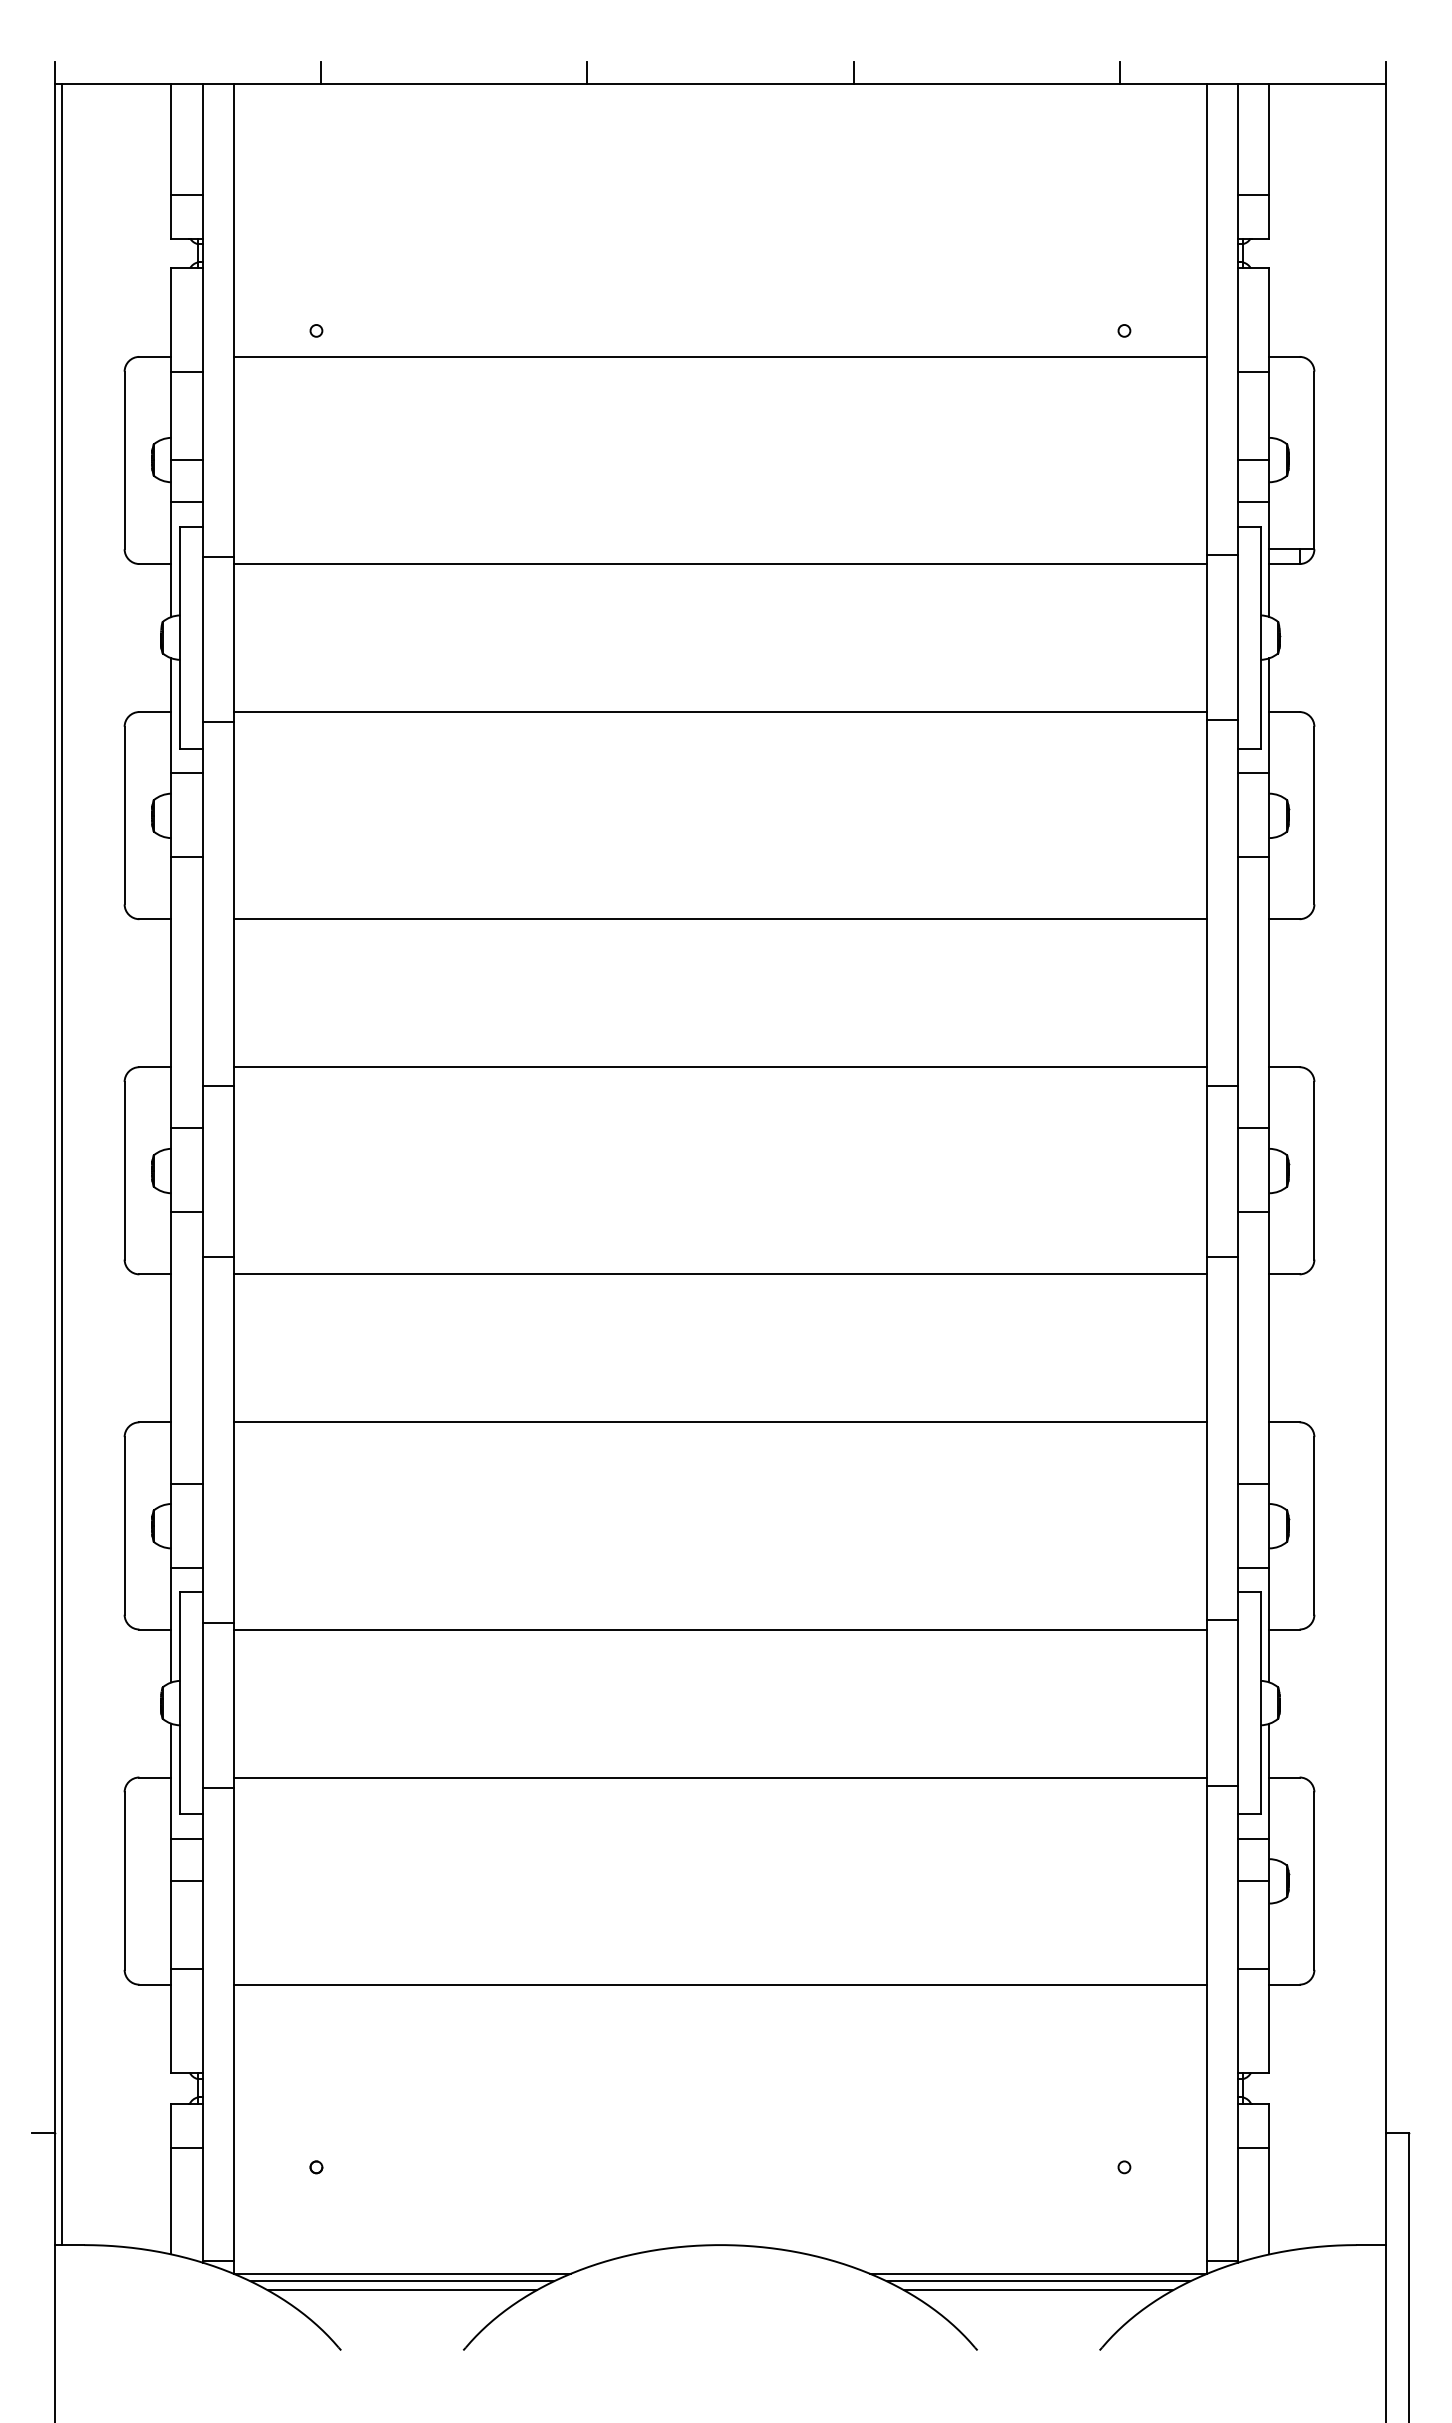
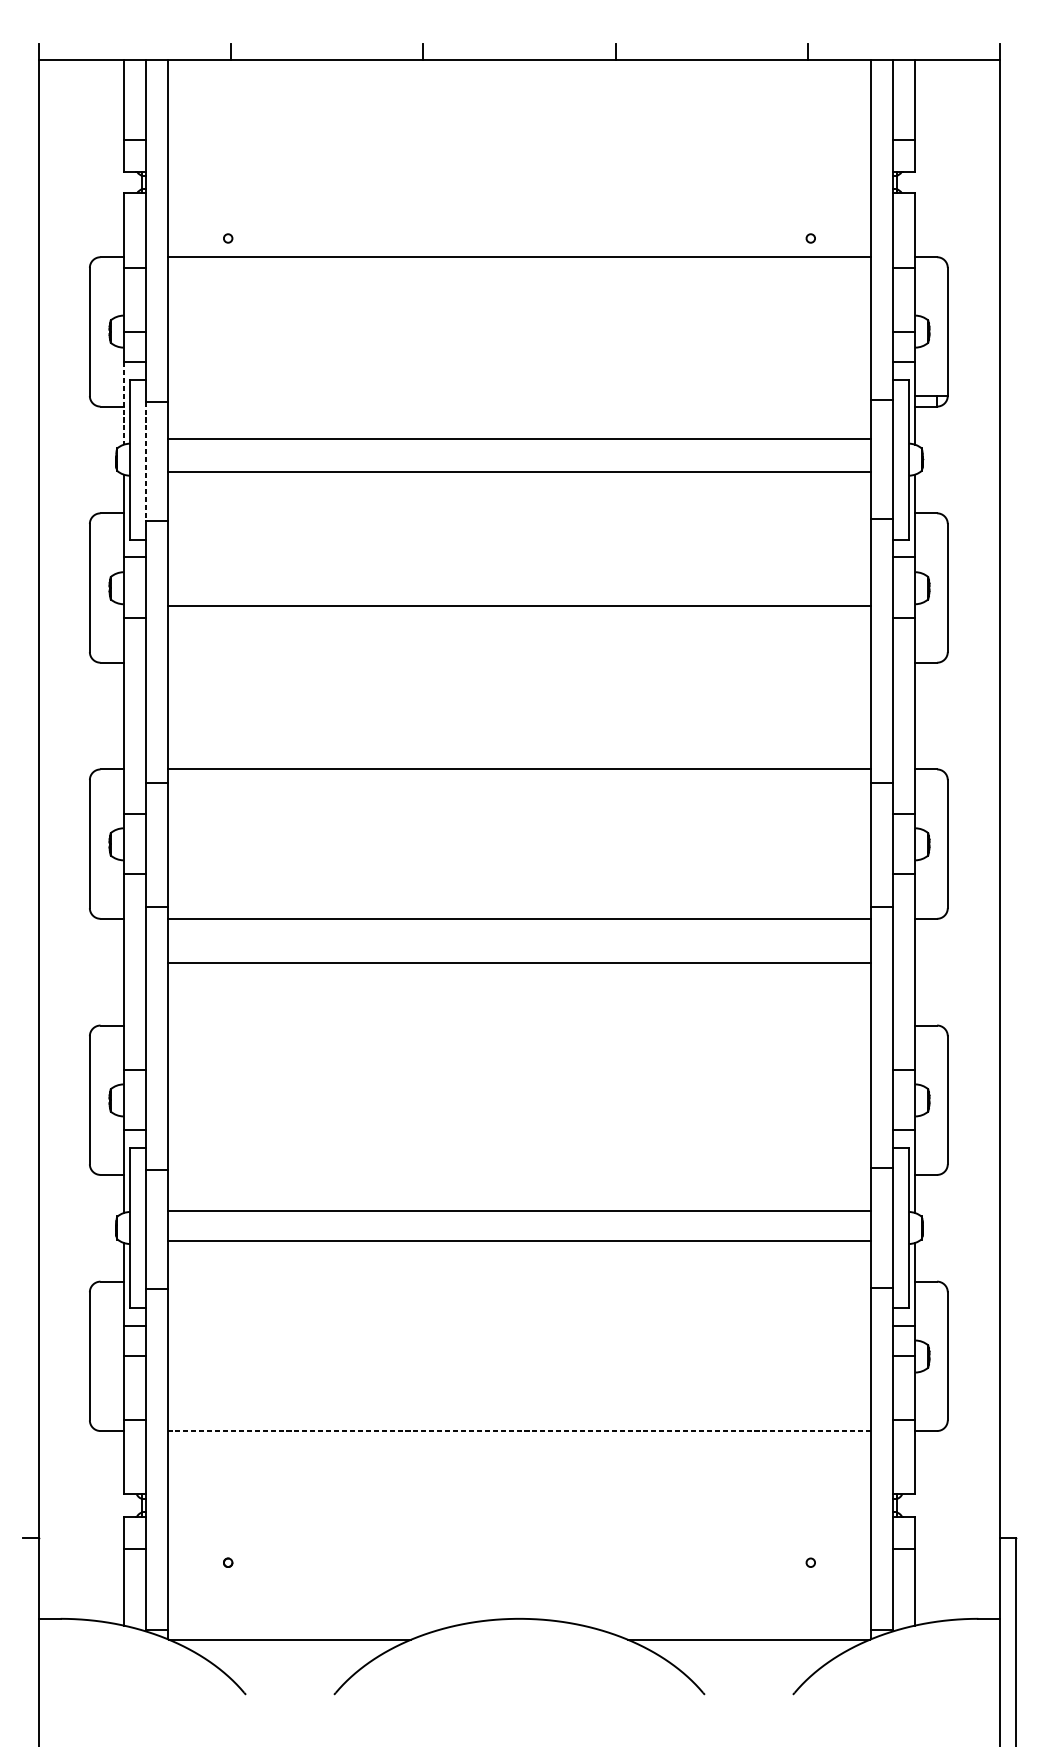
line: (171, 560) -> (123, 404), solid -> dashed
line: (720, 564) -> (519, 439), moved
line: (202, 639) -> (146, 461), solid -> dashed
line: (720, 712) -> (519, 471), moved
line: (720, 919) -> (519, 606), moved
line: (61, 1164) -> (44, 839), removed
line: (720, 1422) -> (519, 962), moved
line: (720, 1629) -> (519, 1210), moved
line: (720, 1777) -> (519, 1241), moved
line: (720, 1984) -> (519, 1430), solid -> dashed
line: (402, 2281) -> (290, 1645), removed
line: (1038, 2281) -> (748, 1645), removed
line: (401, 2290) -> (289, 1651), removed
line: (1038, 2290) -> (748, 1651), removed

